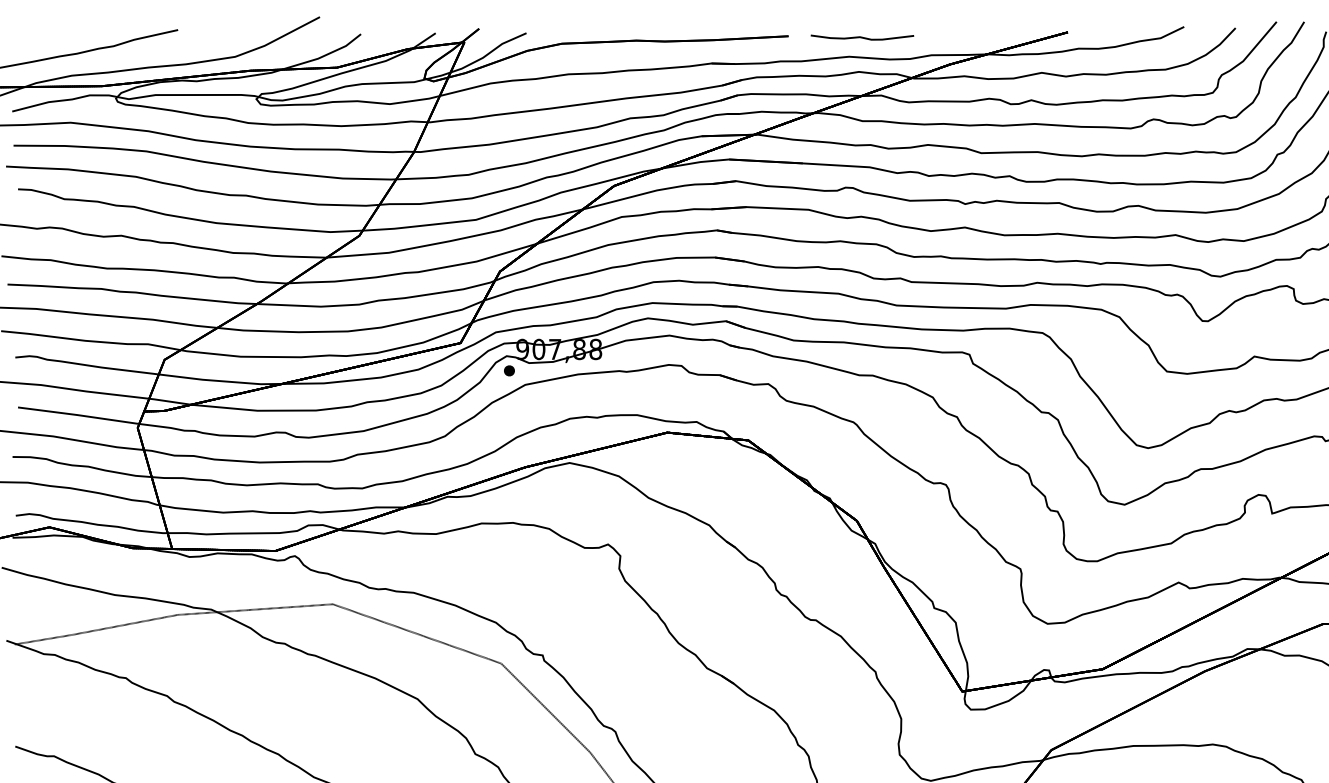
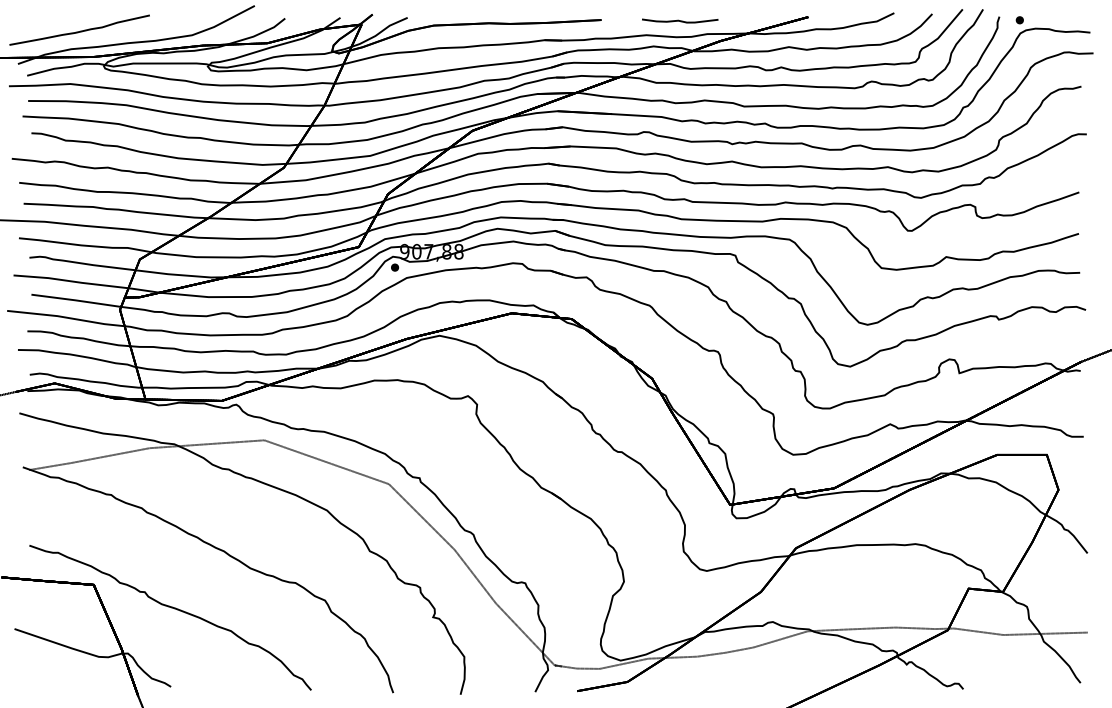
curve: (862, 36) -> (680, 20), moved

